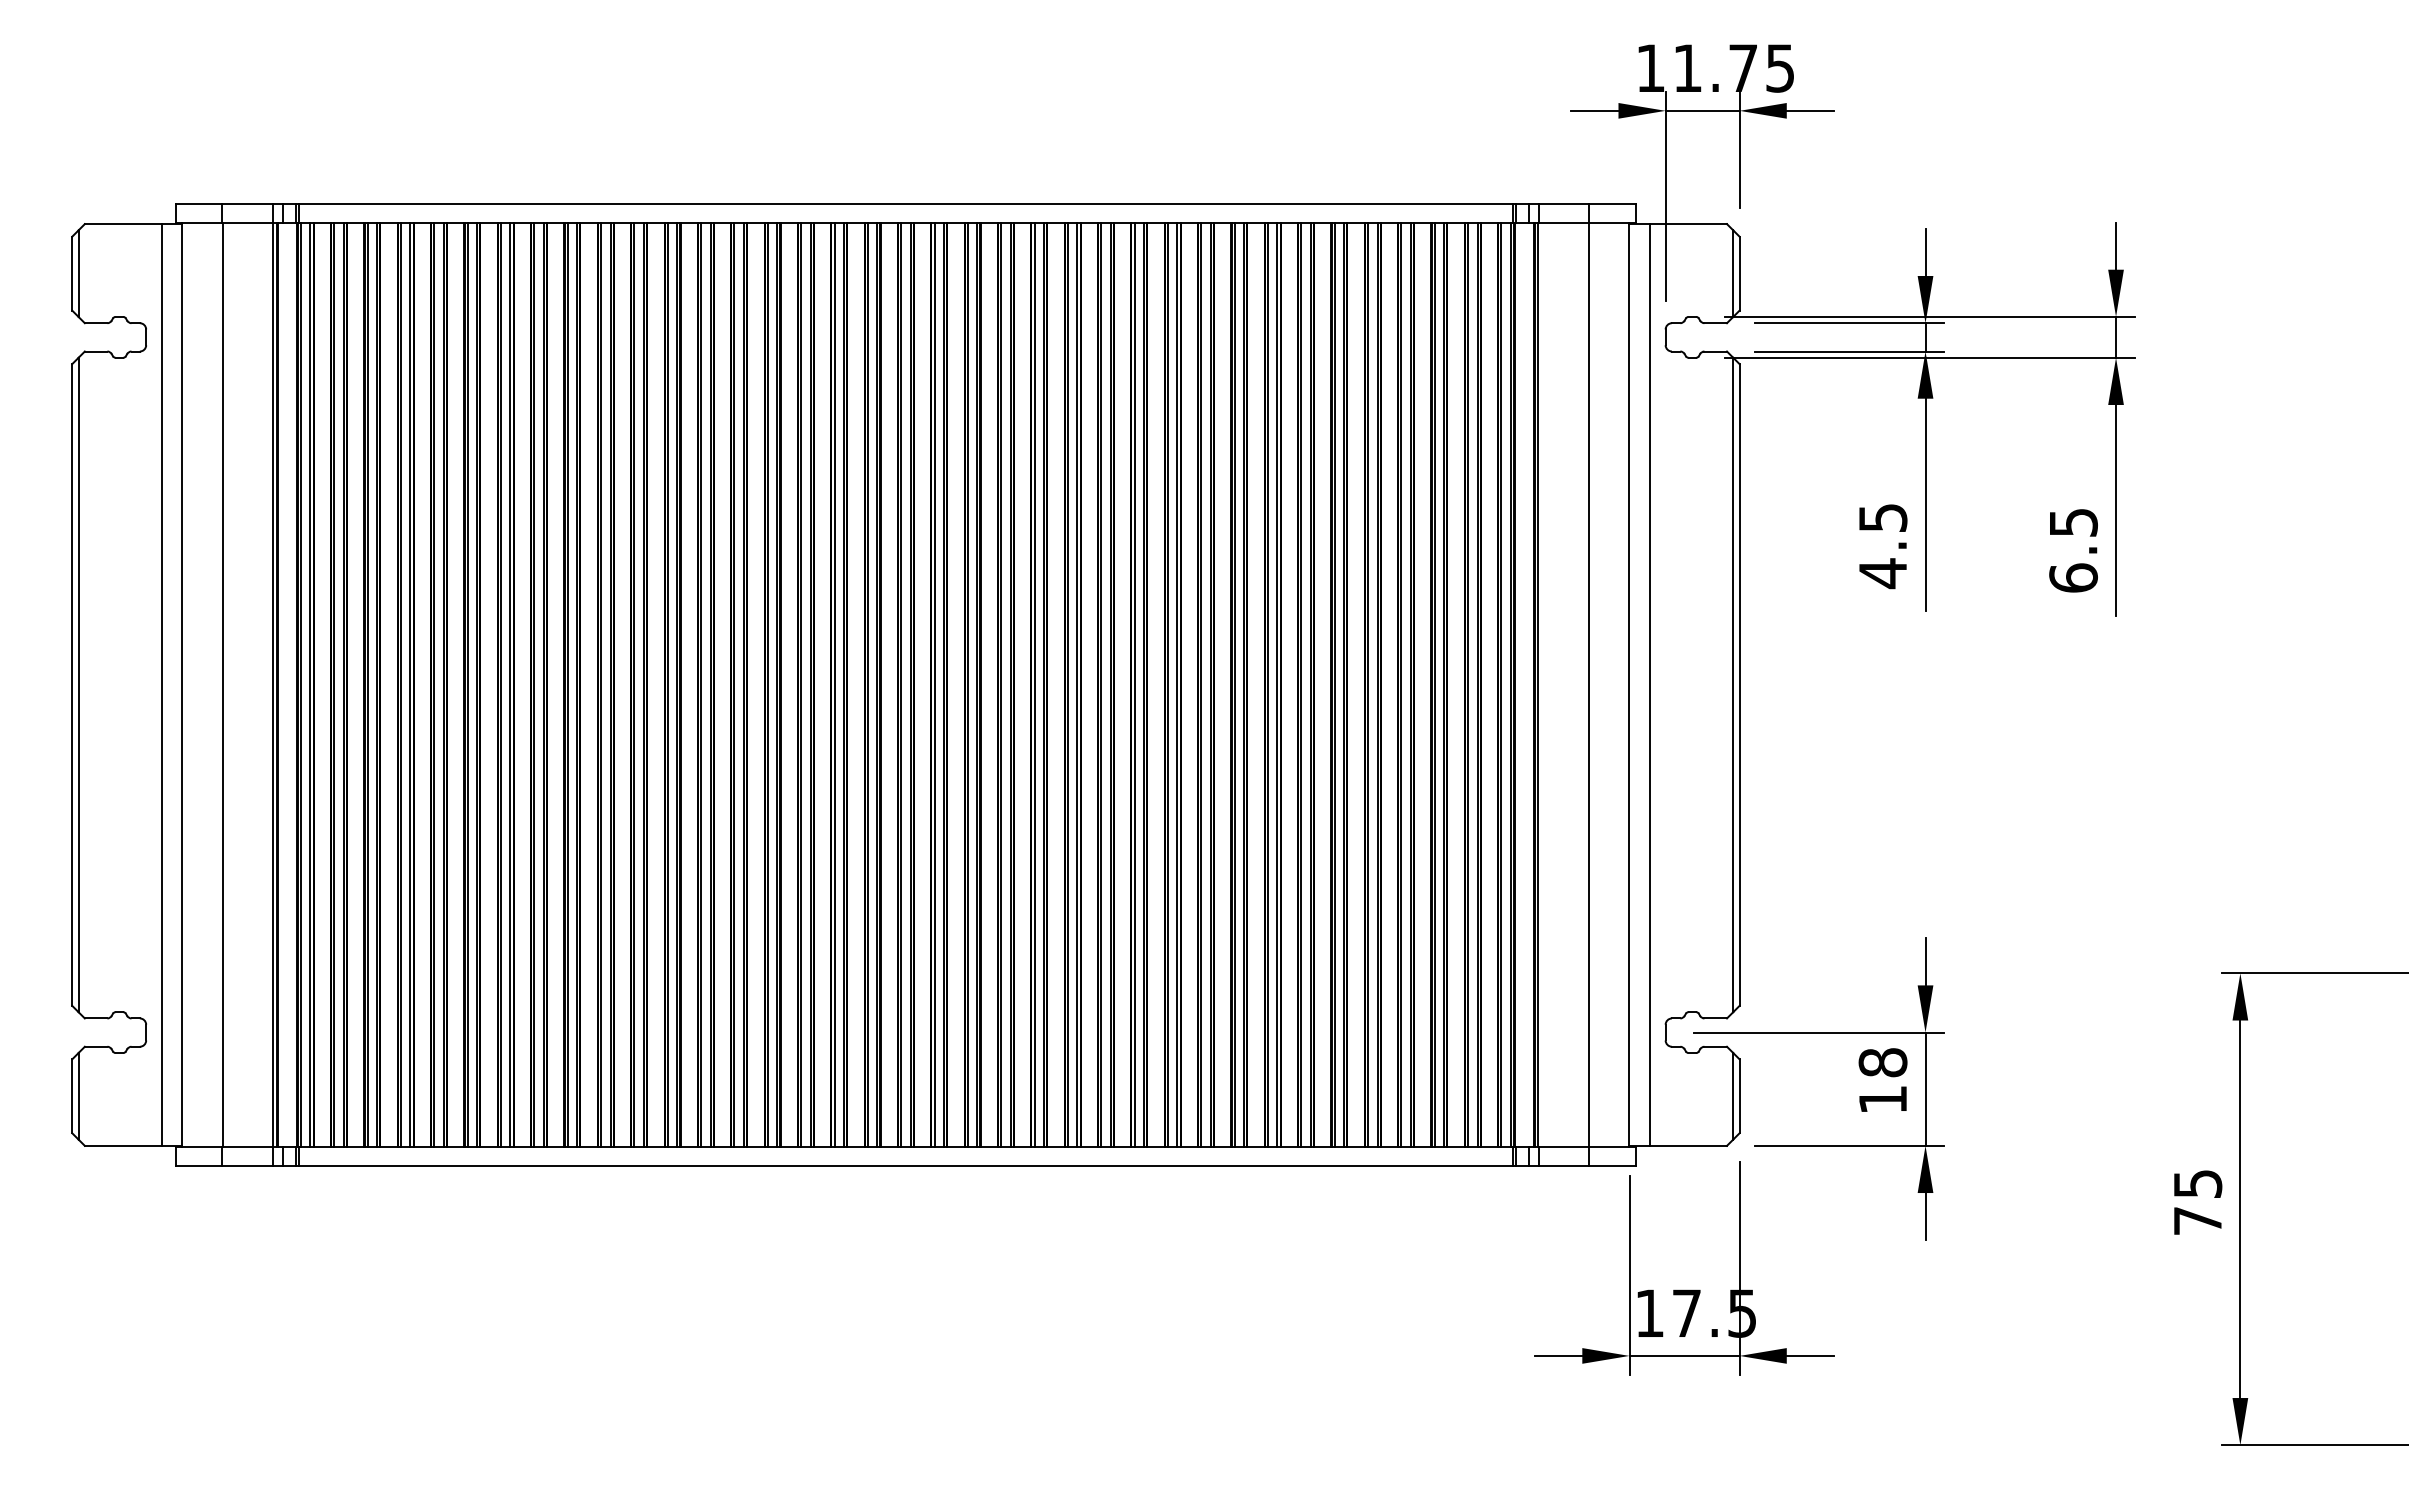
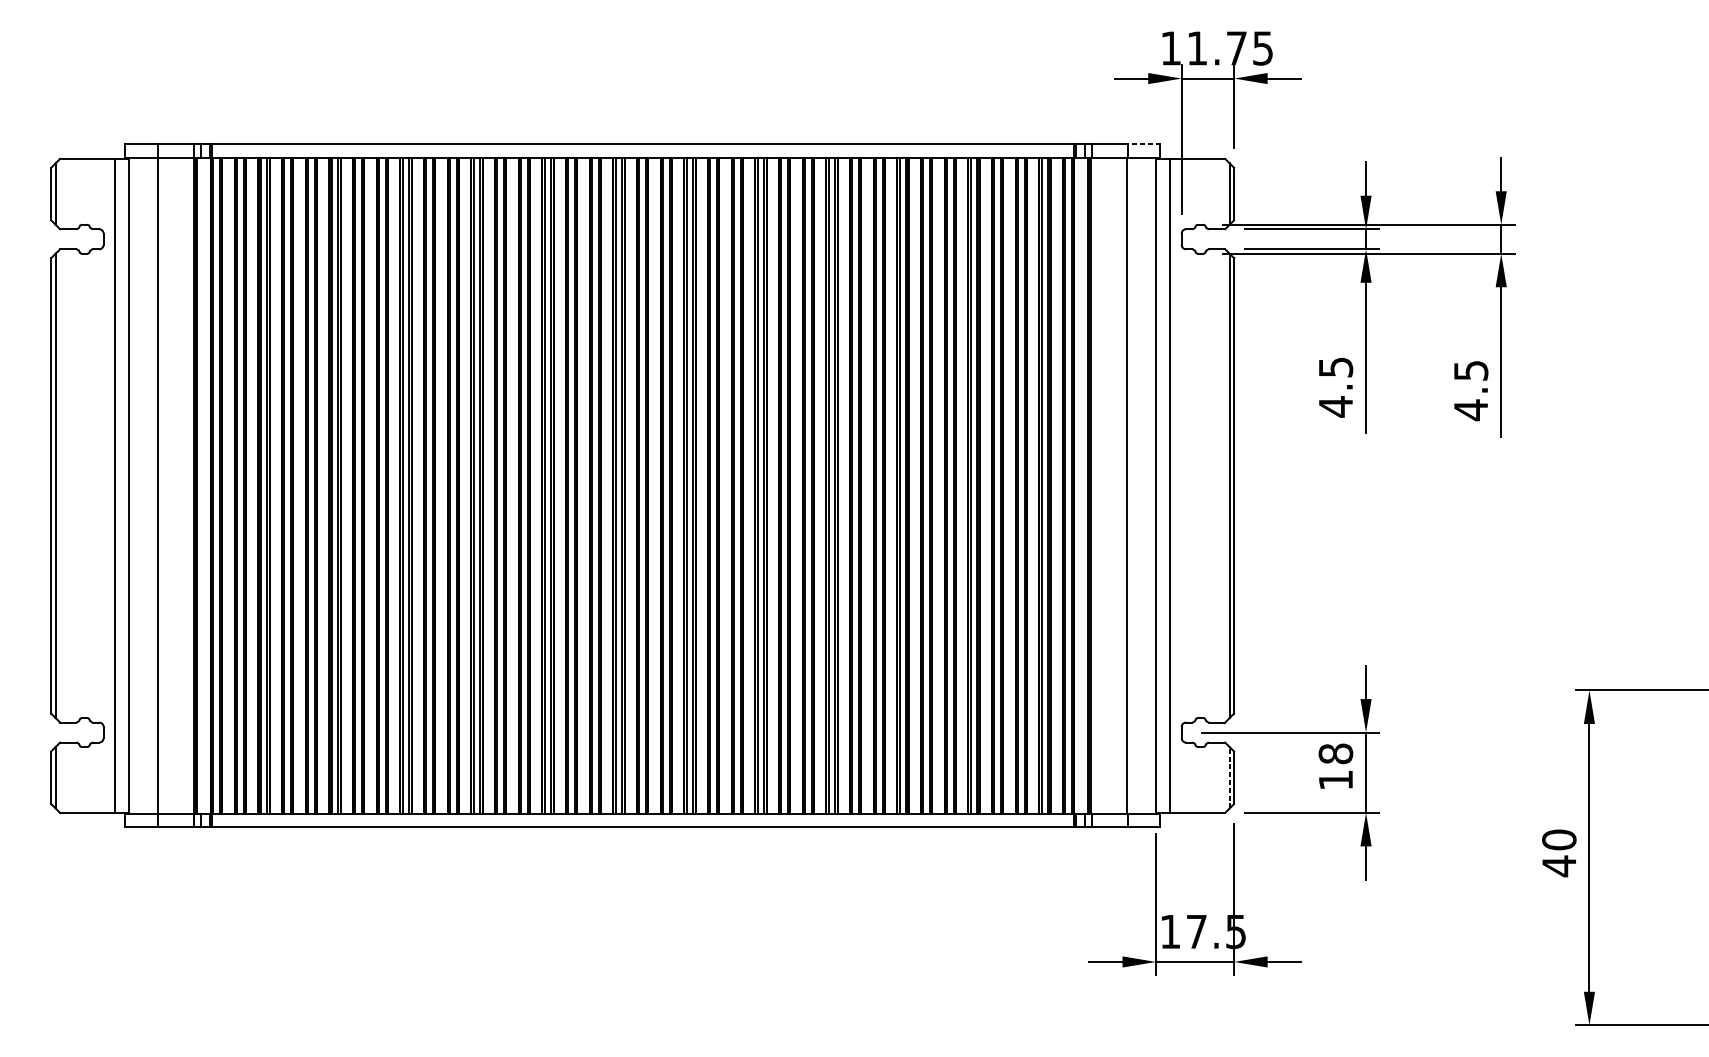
line: (1612, 203) -> (1143, 144), solid -> dashed
text: (2073, 578) -> (1471, 410), 6.5 -> 4.5
line: (1733, 1095) -> (1229, 777), solid -> dashed
text: (2197, 1202) -> (1559, 853), 75 -> 40

